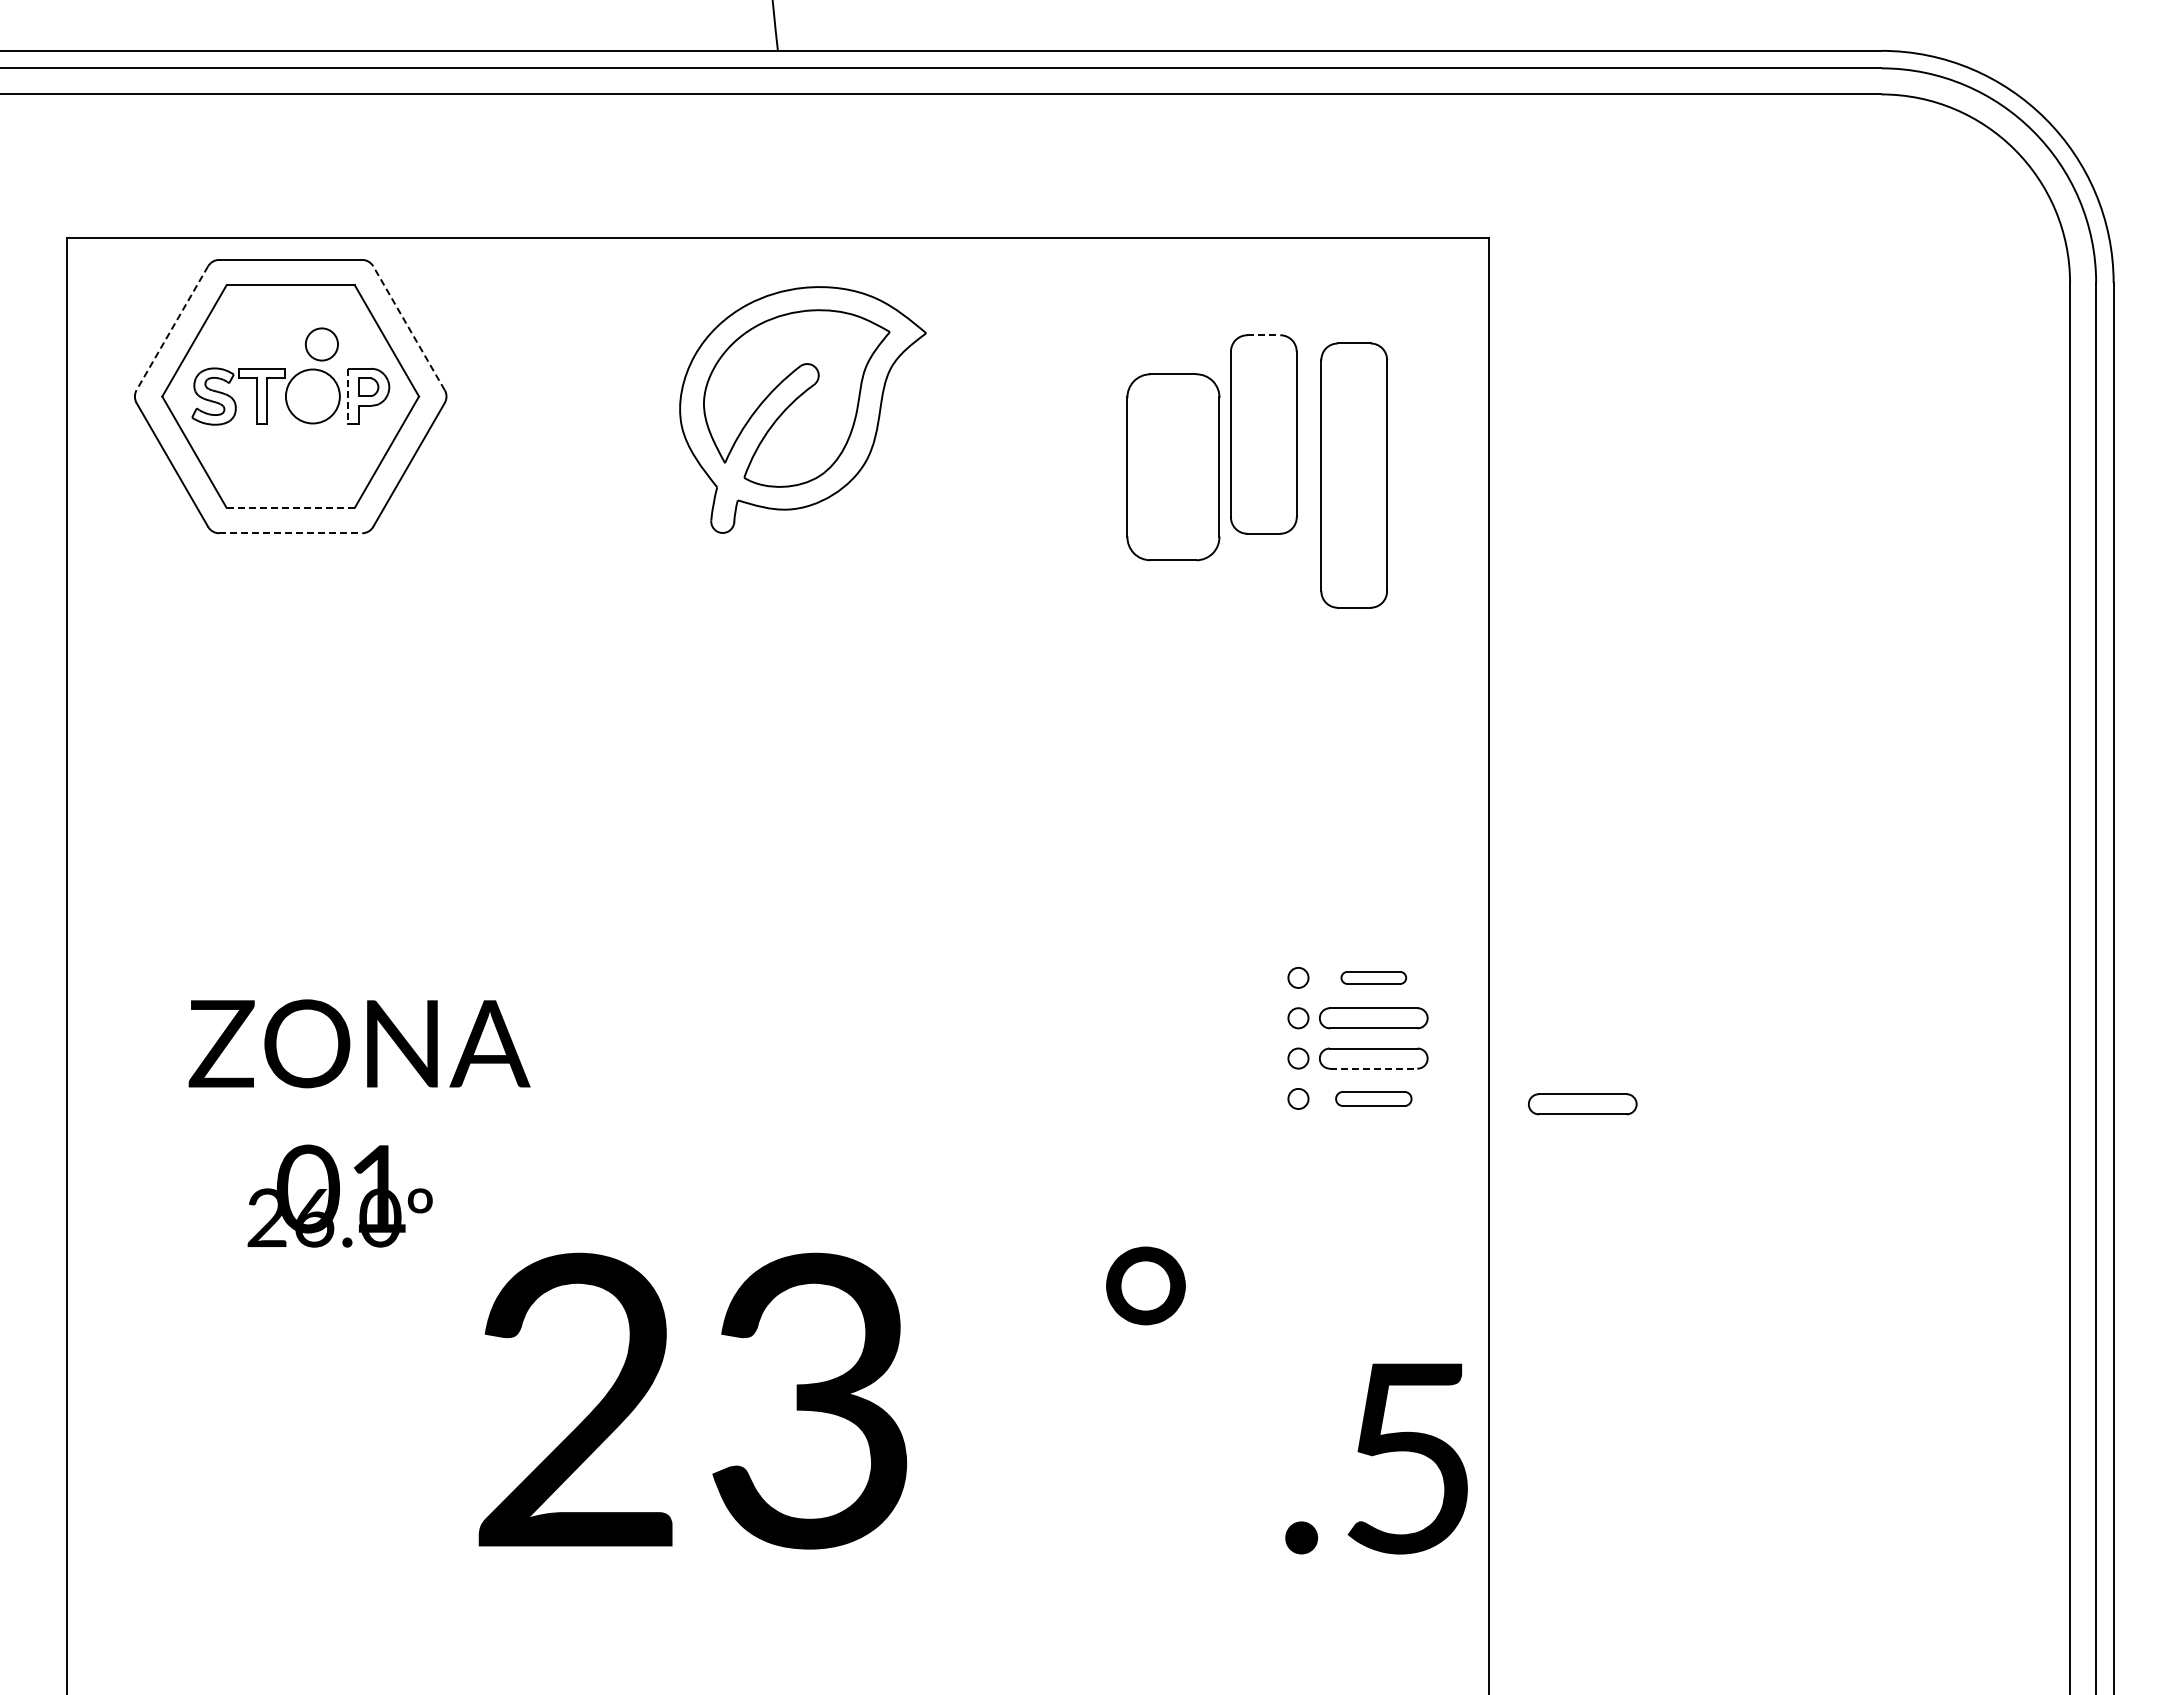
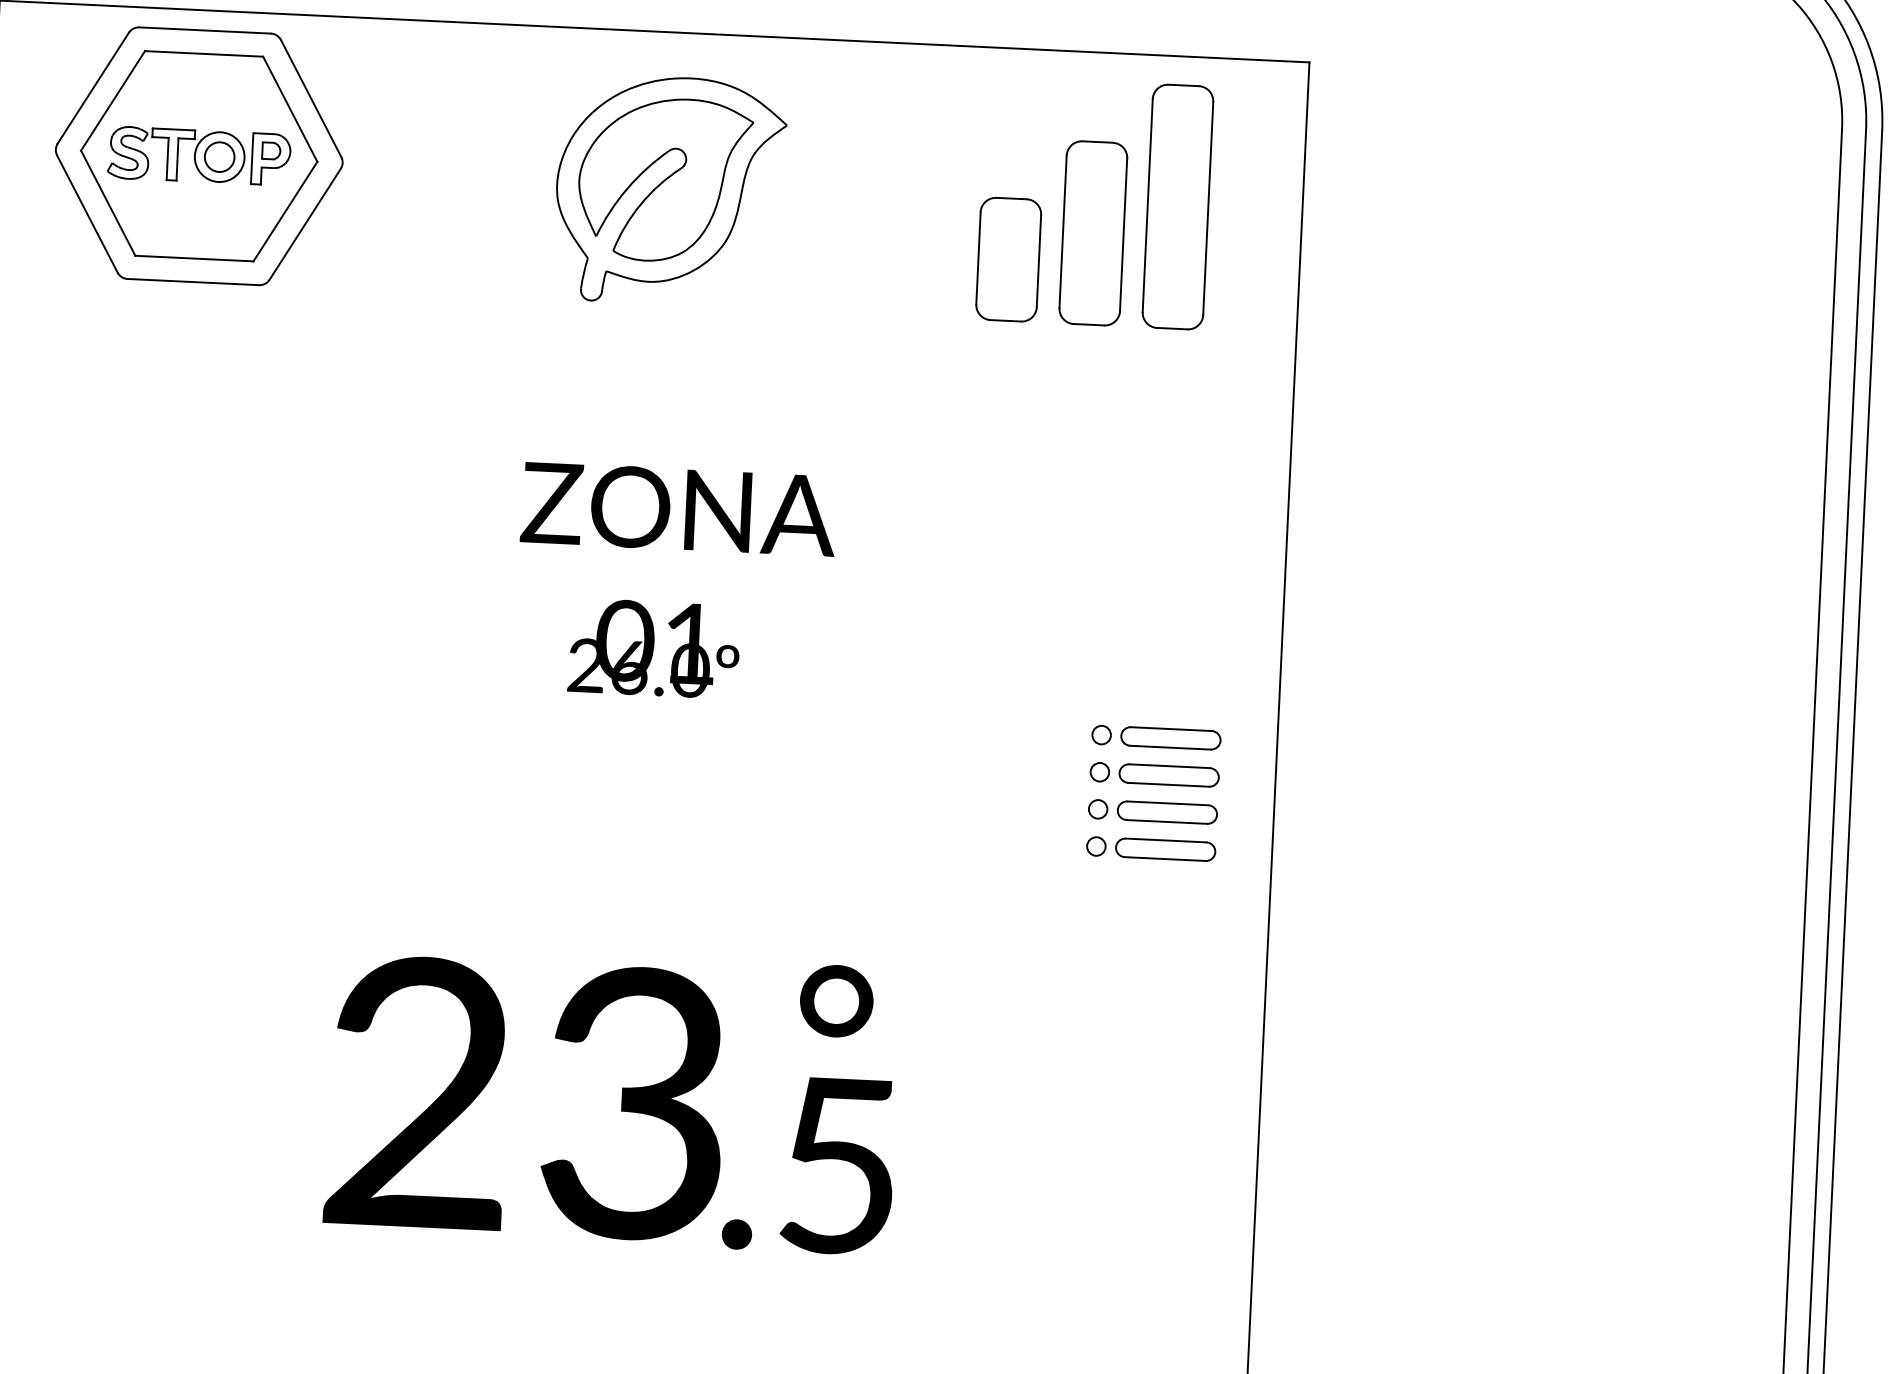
line: (172, 328) -> (93, 88), dashed -> solid
line: (409, 328) -> (311, 98), dashed -> solid
line: (1264, 335) -> (1098, 142), dashed -> solid
circle: (321, 344) -> (219, 157), moved
line: (348, 396) -> (252, 158), dashed -> solid
part: (1173, 467) -> (1008, 259), size x0.71
part: (1353, 475) -> (1177, 206), moved
line: (291, 507) -> (195, 258), dashed -> solid
line: (290, 533) -> (193, 282), dashed -> solid
part: (1373, 977) -> (1170, 737), size x1.67
line: (1373, 1068) -> (1166, 821), dashed -> solid
part: (1373, 1098) -> (1165, 849), size x1.43
part: (1582, 1104) -> (1357, 863), removed
text: (359, 1123) -> (675, 582), moved
text: (1145, 1285) -> (836, 1000), moved
text: (1376, 1458) -> (809, 1164), moved

